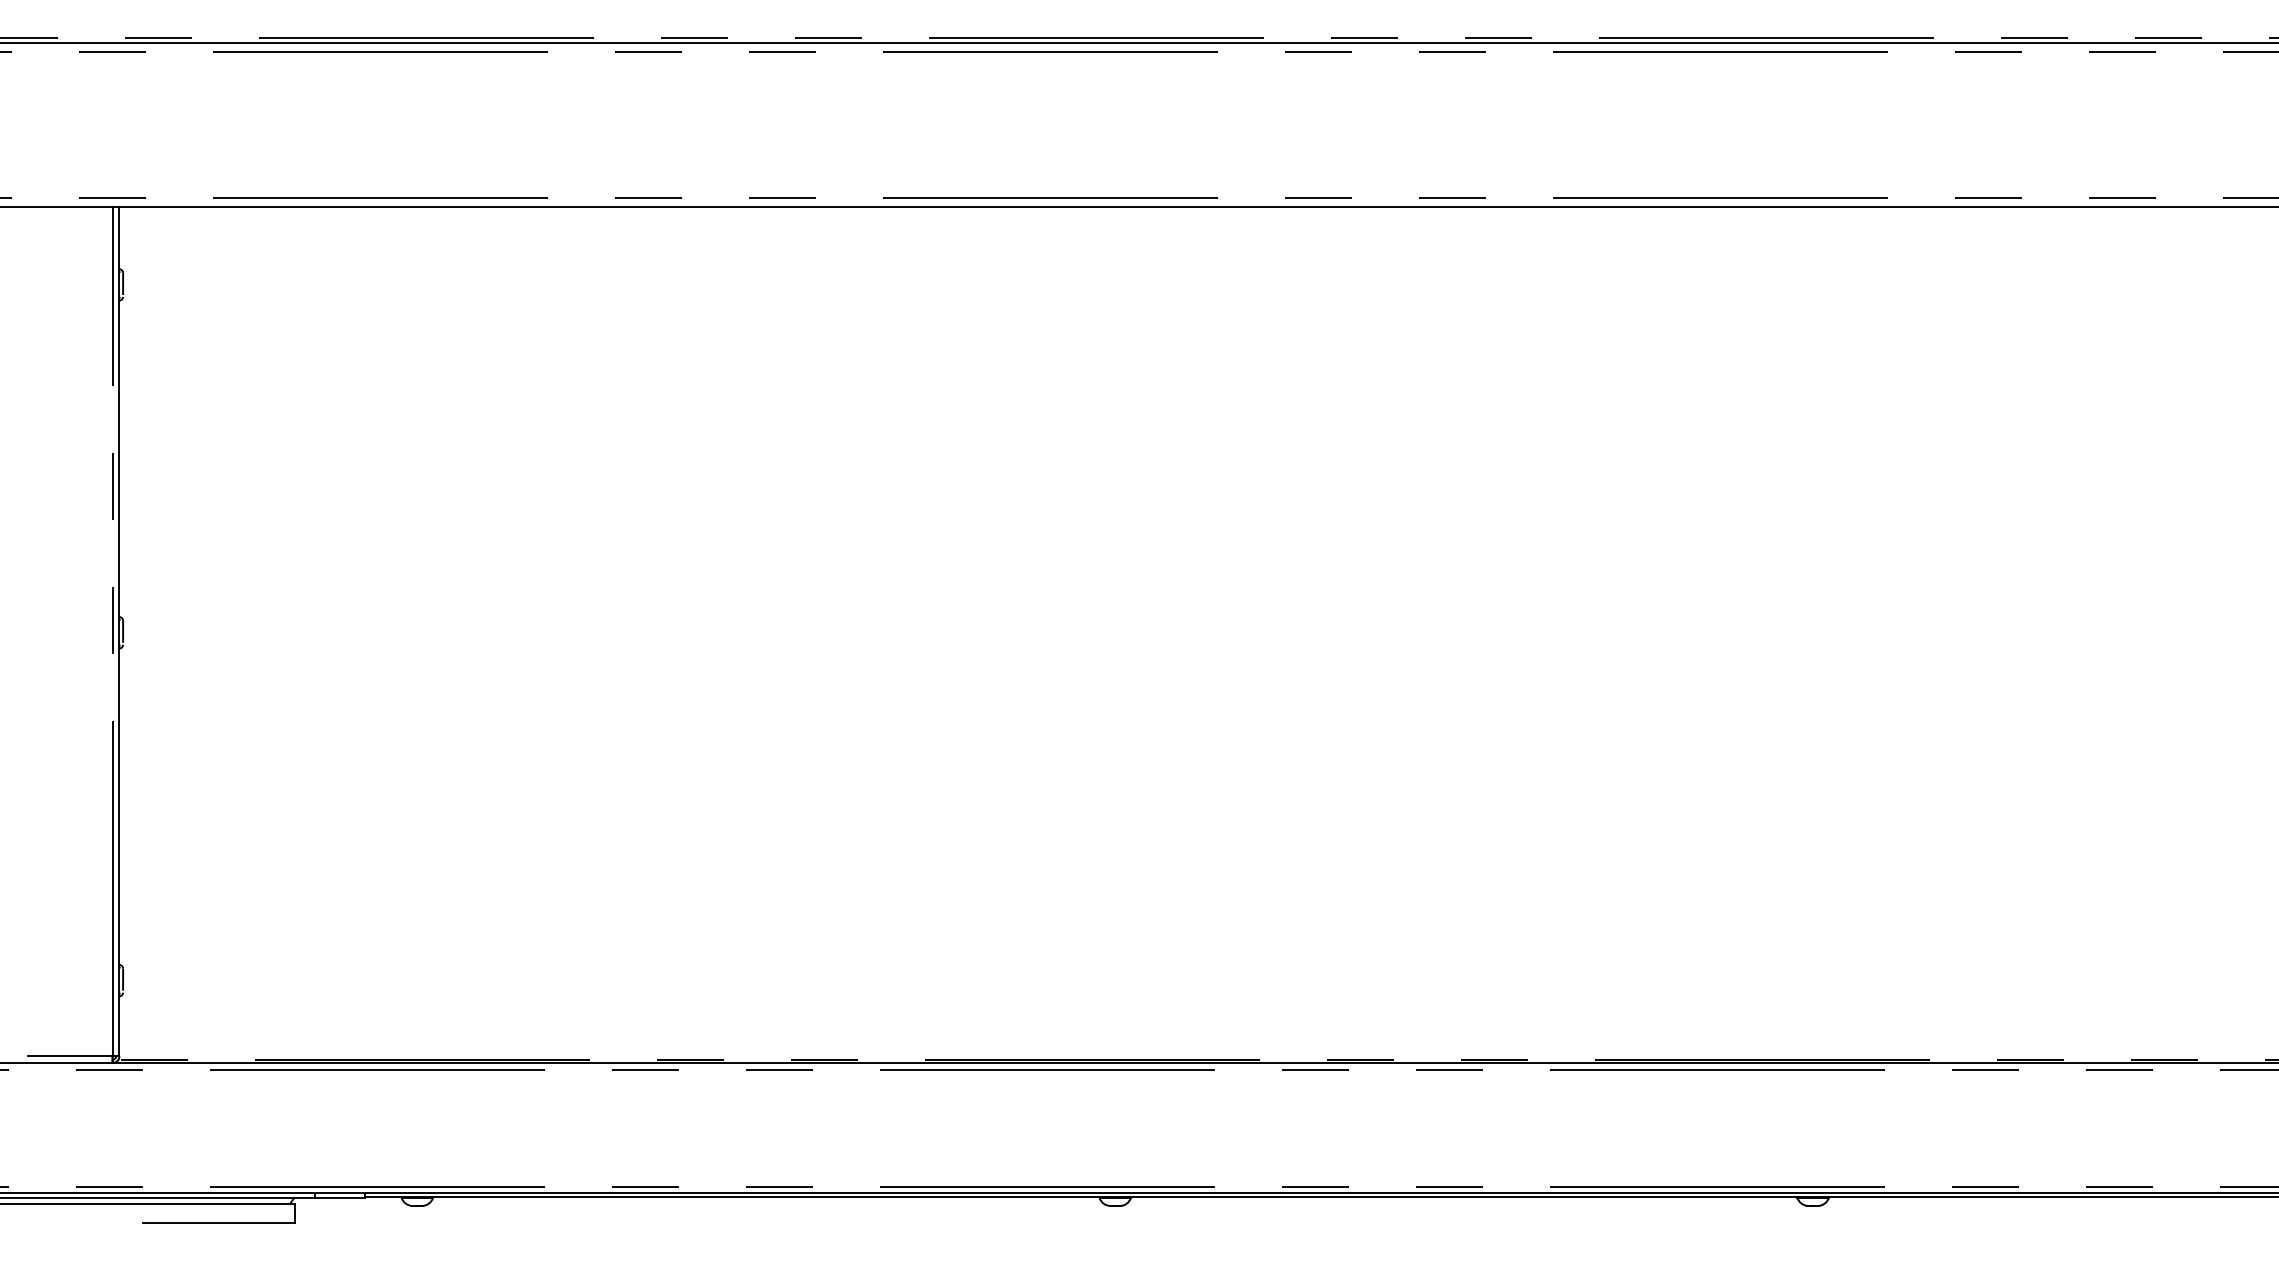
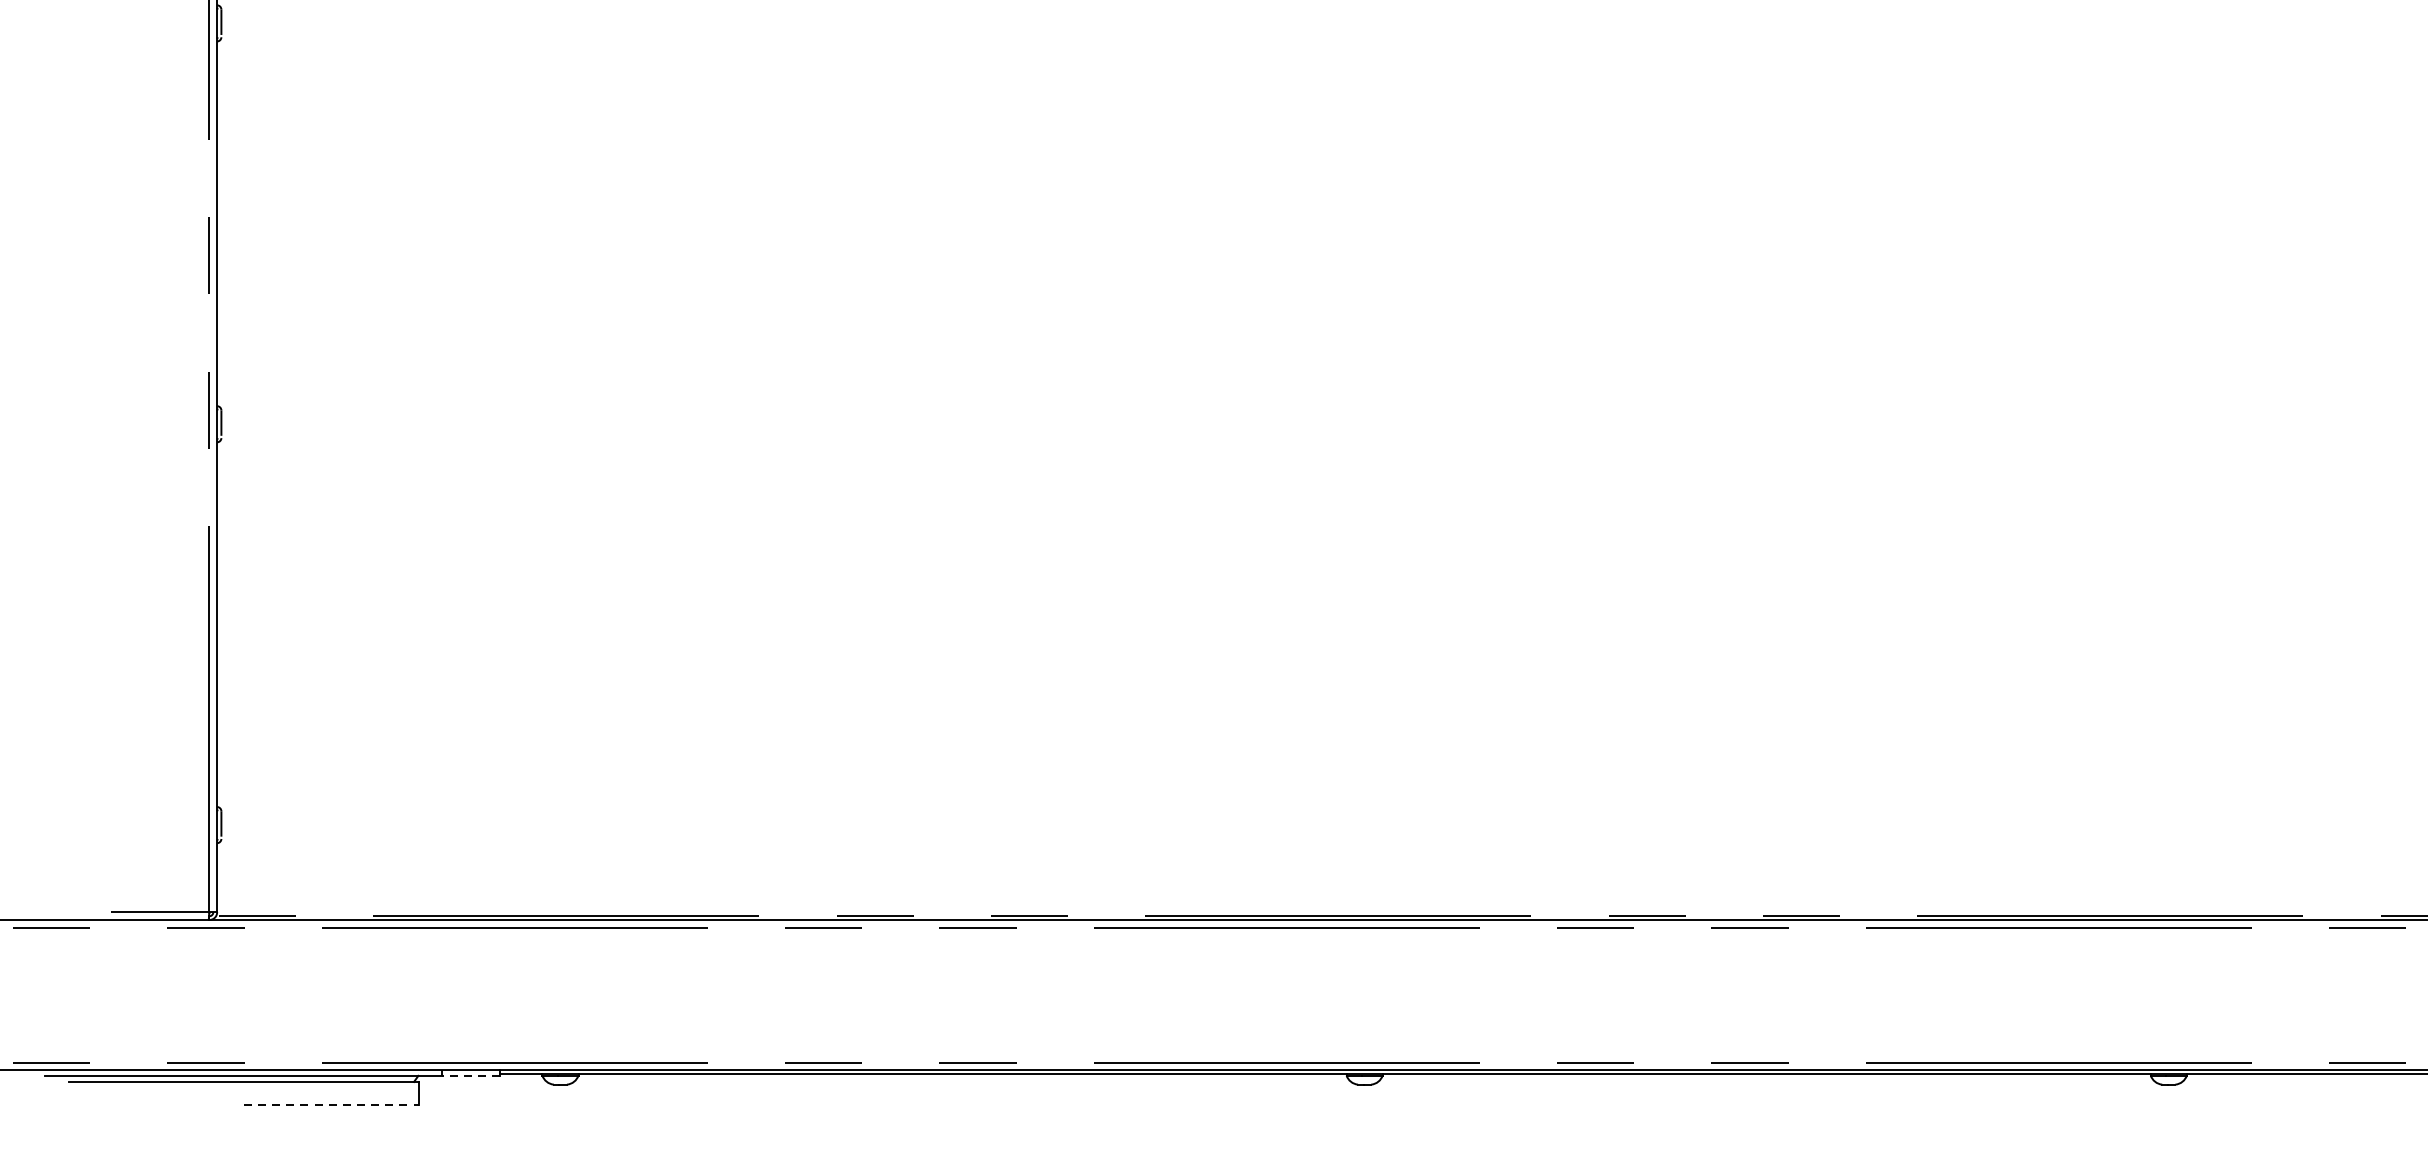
line: (339, 1198) -> (470, 1076), solid -> dashed
line: (219, 1223) -> (332, 1104), solid -> dashed

